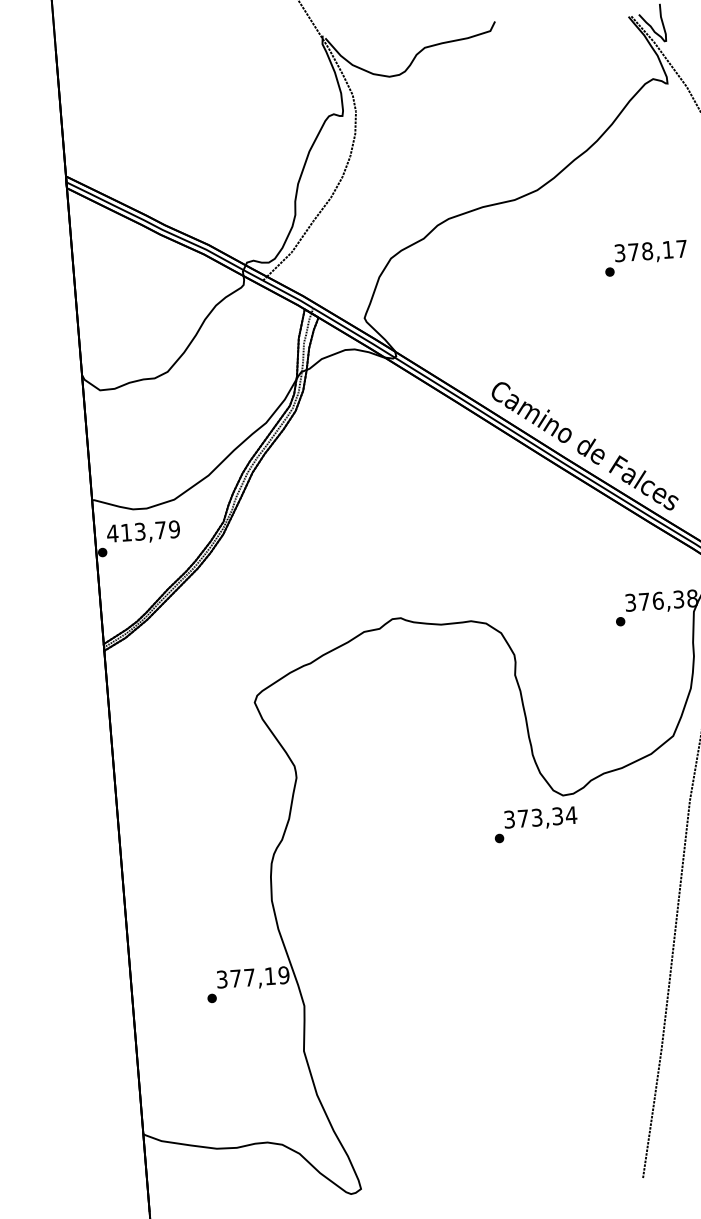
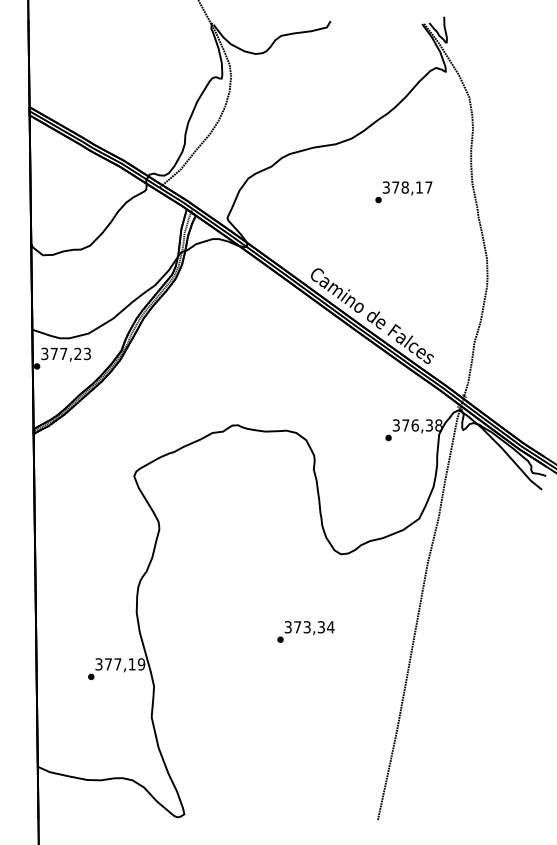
text: (645, 258) -> (403, 192), moved
text: (142, 530) -> (65, 353), 413,79 -> 377,23
text: (535, 824) -> (305, 631), moved

